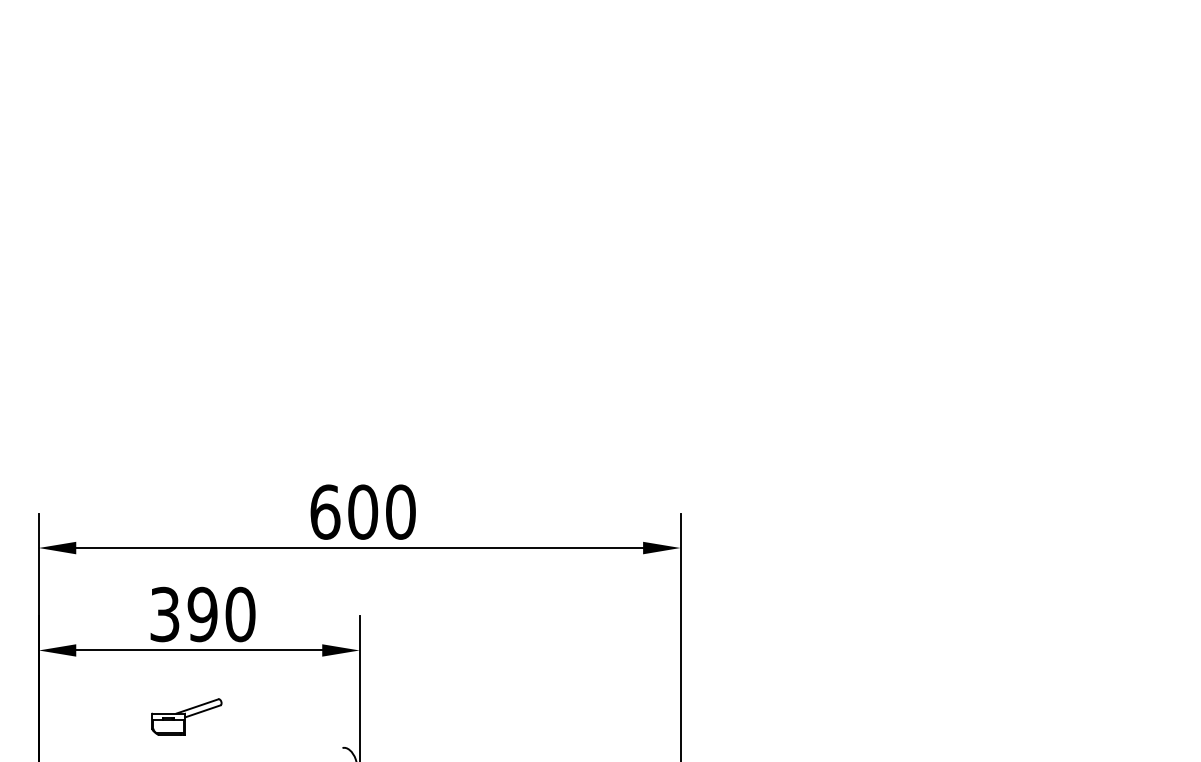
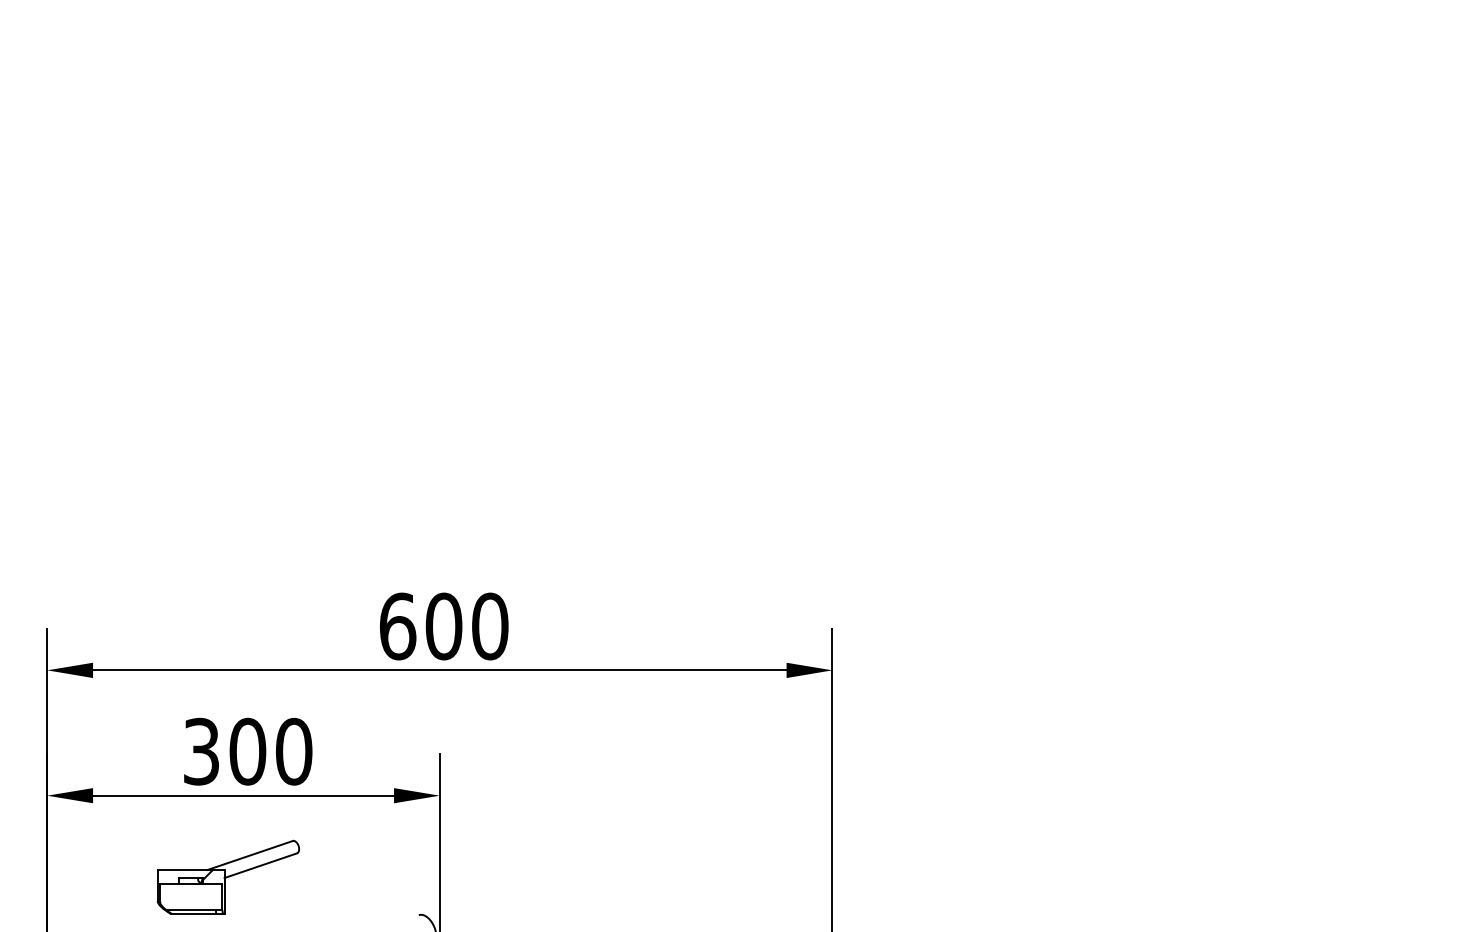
text: (202, 614) -> (247, 751), 390 -> 300
part: (186, 716) -> (227, 876), size x1.67

